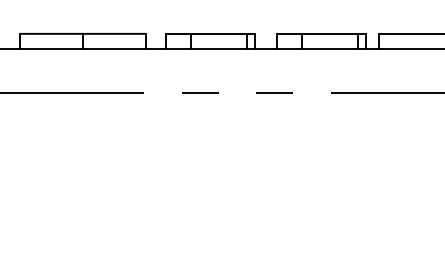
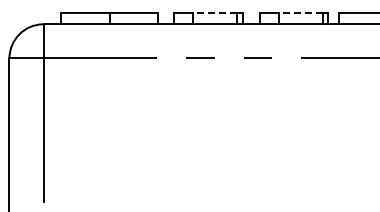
line: (218, 33) -> (214, 12), solid -> dashed
line: (329, 33) -> (300, 12), solid -> dashed

